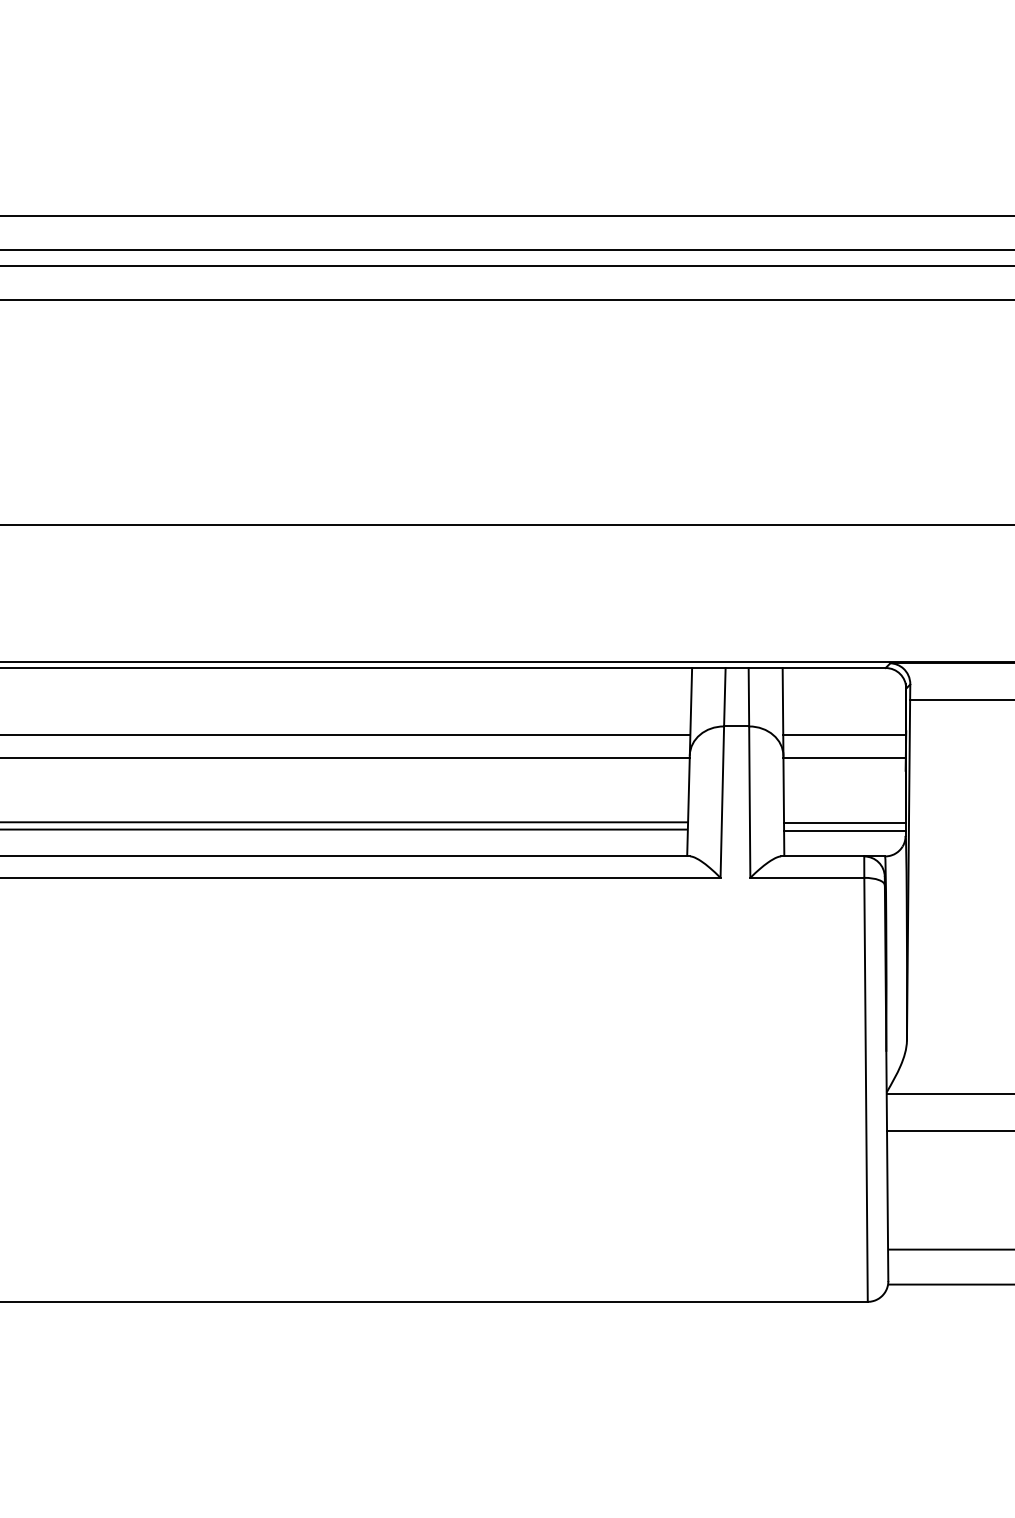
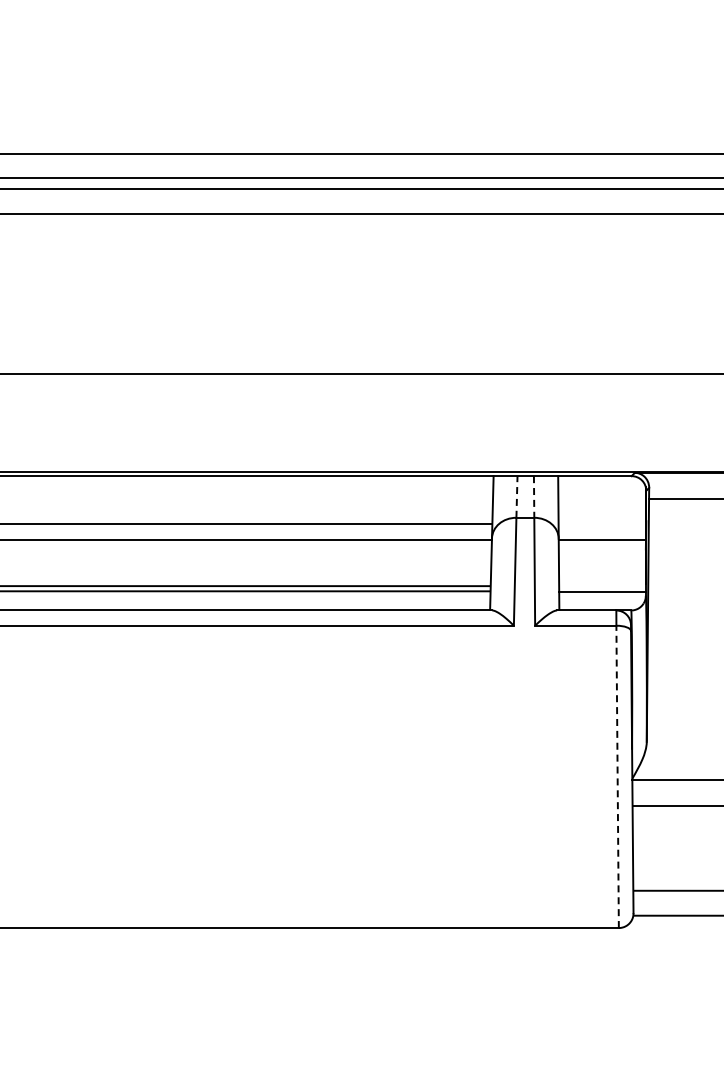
line: (724, 696) -> (516, 496), solid -> dashed
line: (749, 696) -> (534, 496), solid -> dashed
line: (843, 734) -> (601, 523), removed
line: (844, 822) -> (602, 586), removed
line: (865, 1089) -> (617, 776), solid -> dashed

